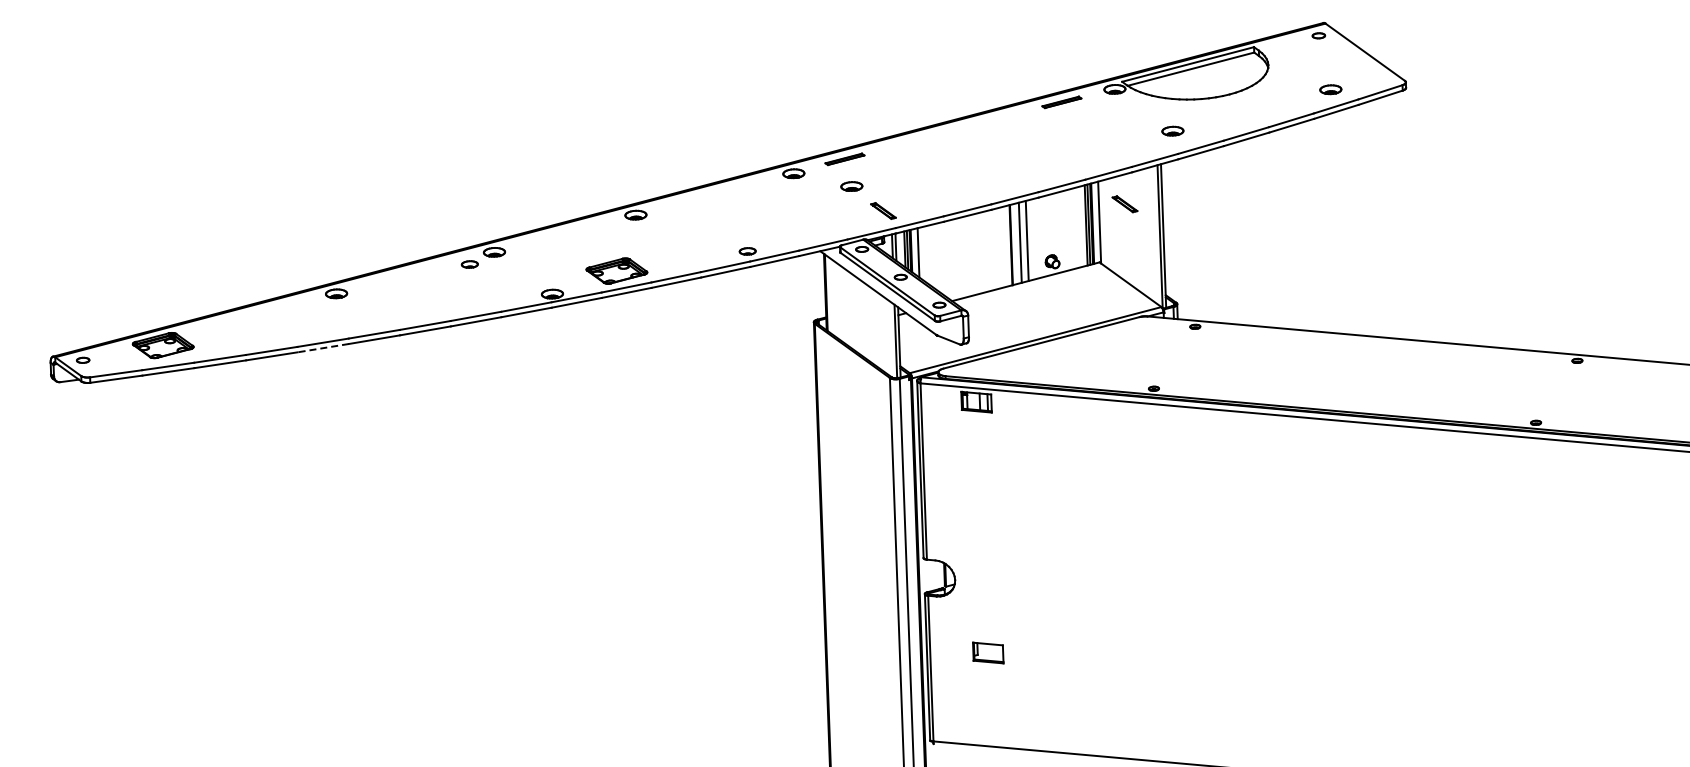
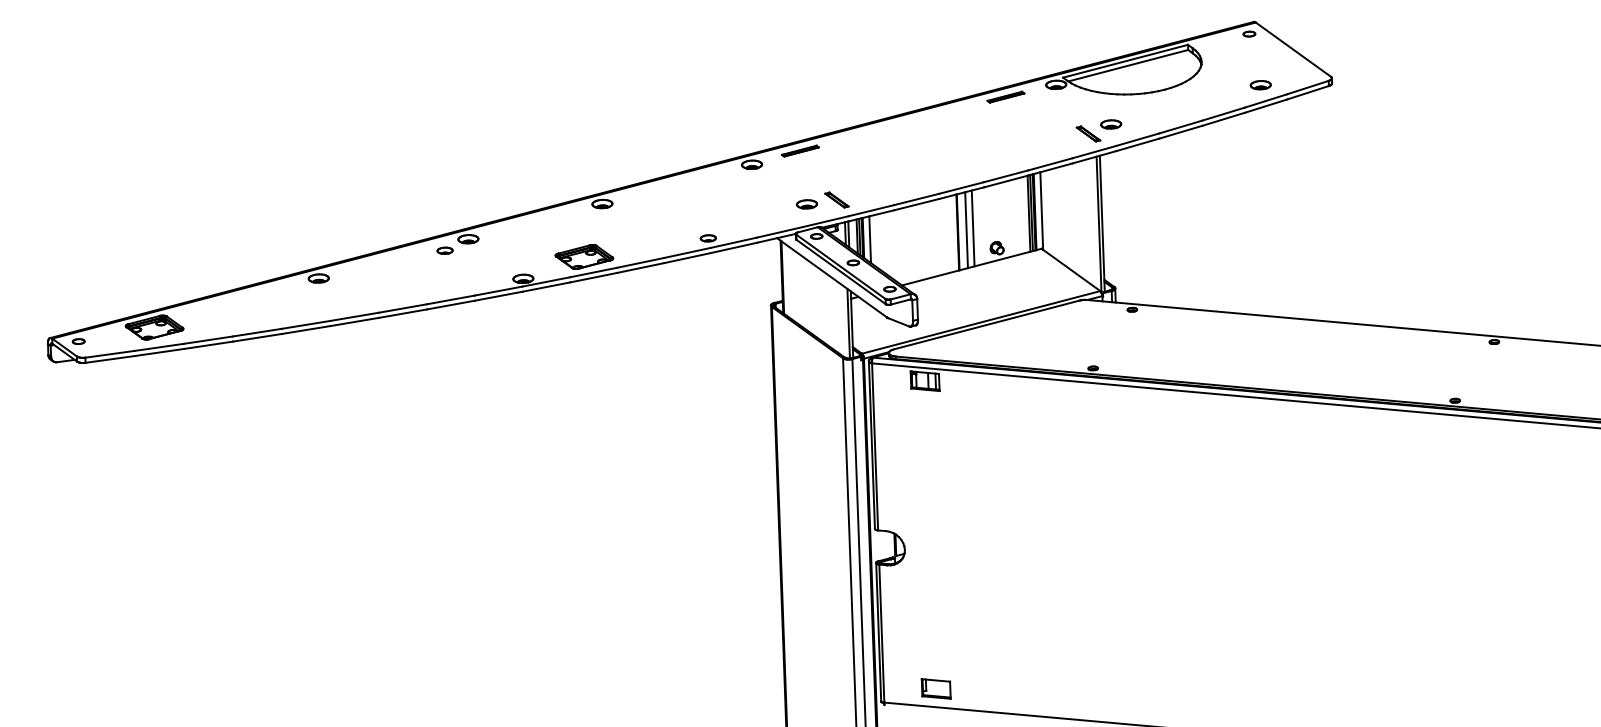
part: (851, 186) -> (806, 204), moved
part: (1124, 204) -> (1088, 134), moved
line: (323, 348) -> (306, 330), dashed -> solid
part: (988, 652) -> (936, 688), moved

